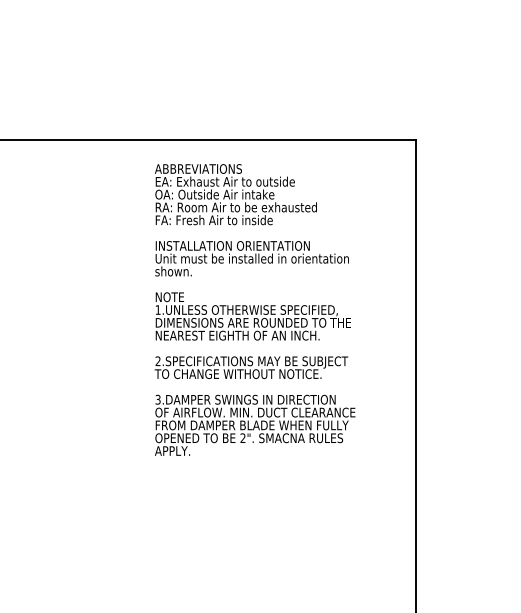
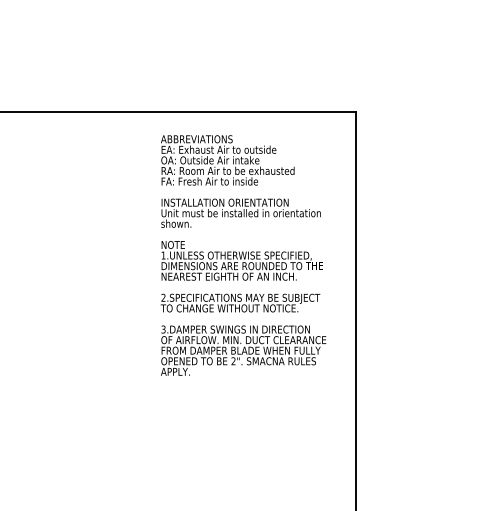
text: (255, 309) -> (243, 255), moved

